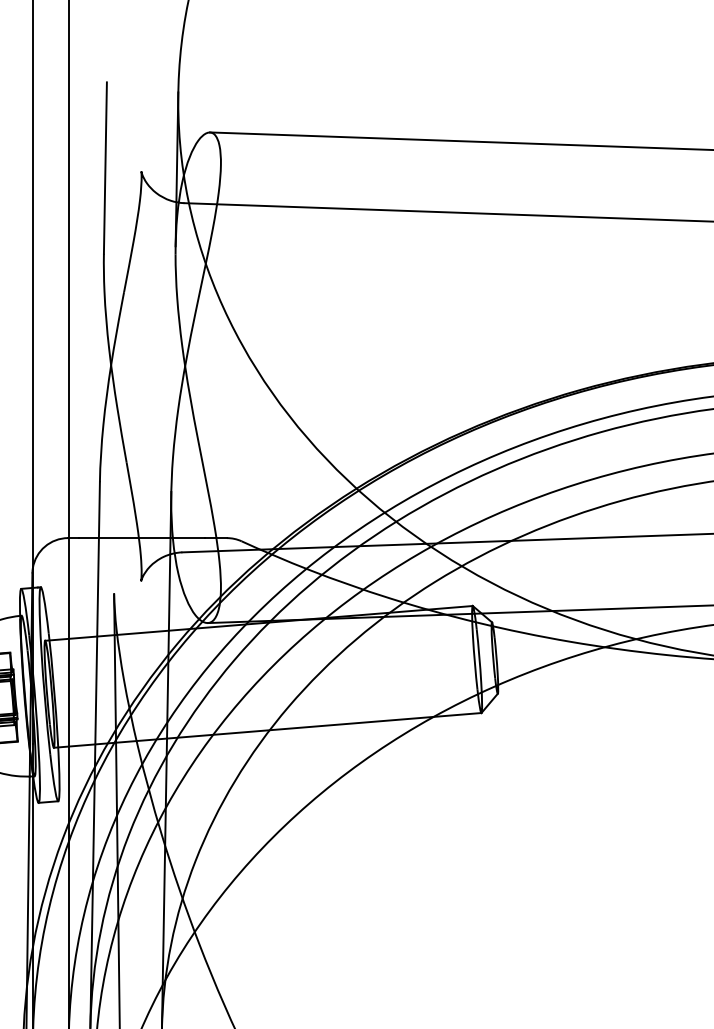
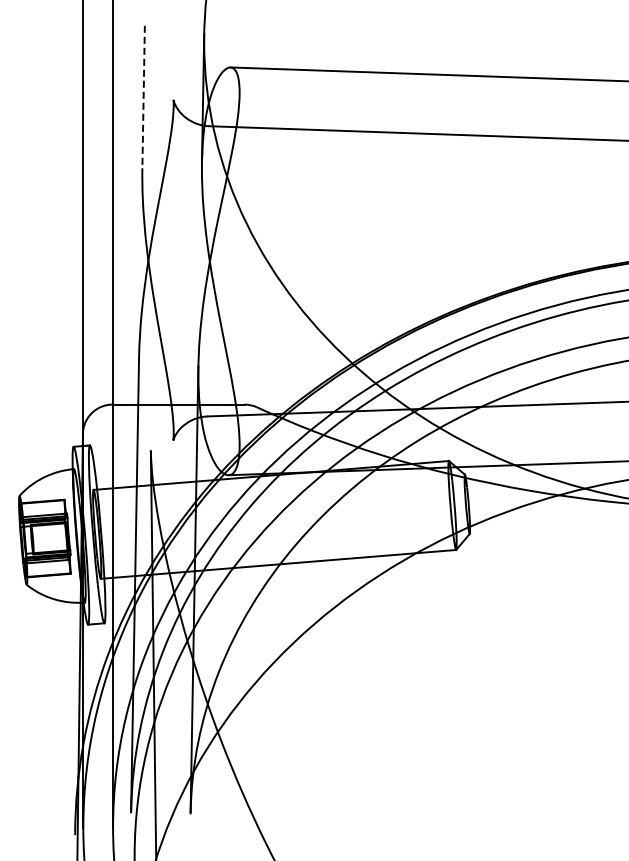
line: (105, 168) -> (143, 97), solid -> dashed

